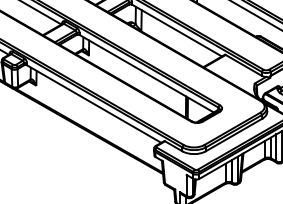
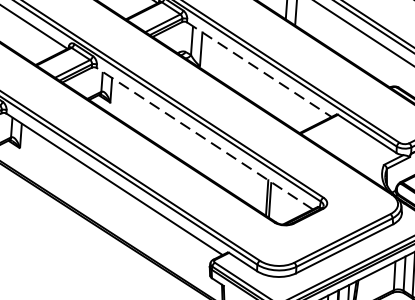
line: (177, 30) -> (260, 69), solid -> dashed
line: (146, 73) -> (204, 138), solid -> dashed

